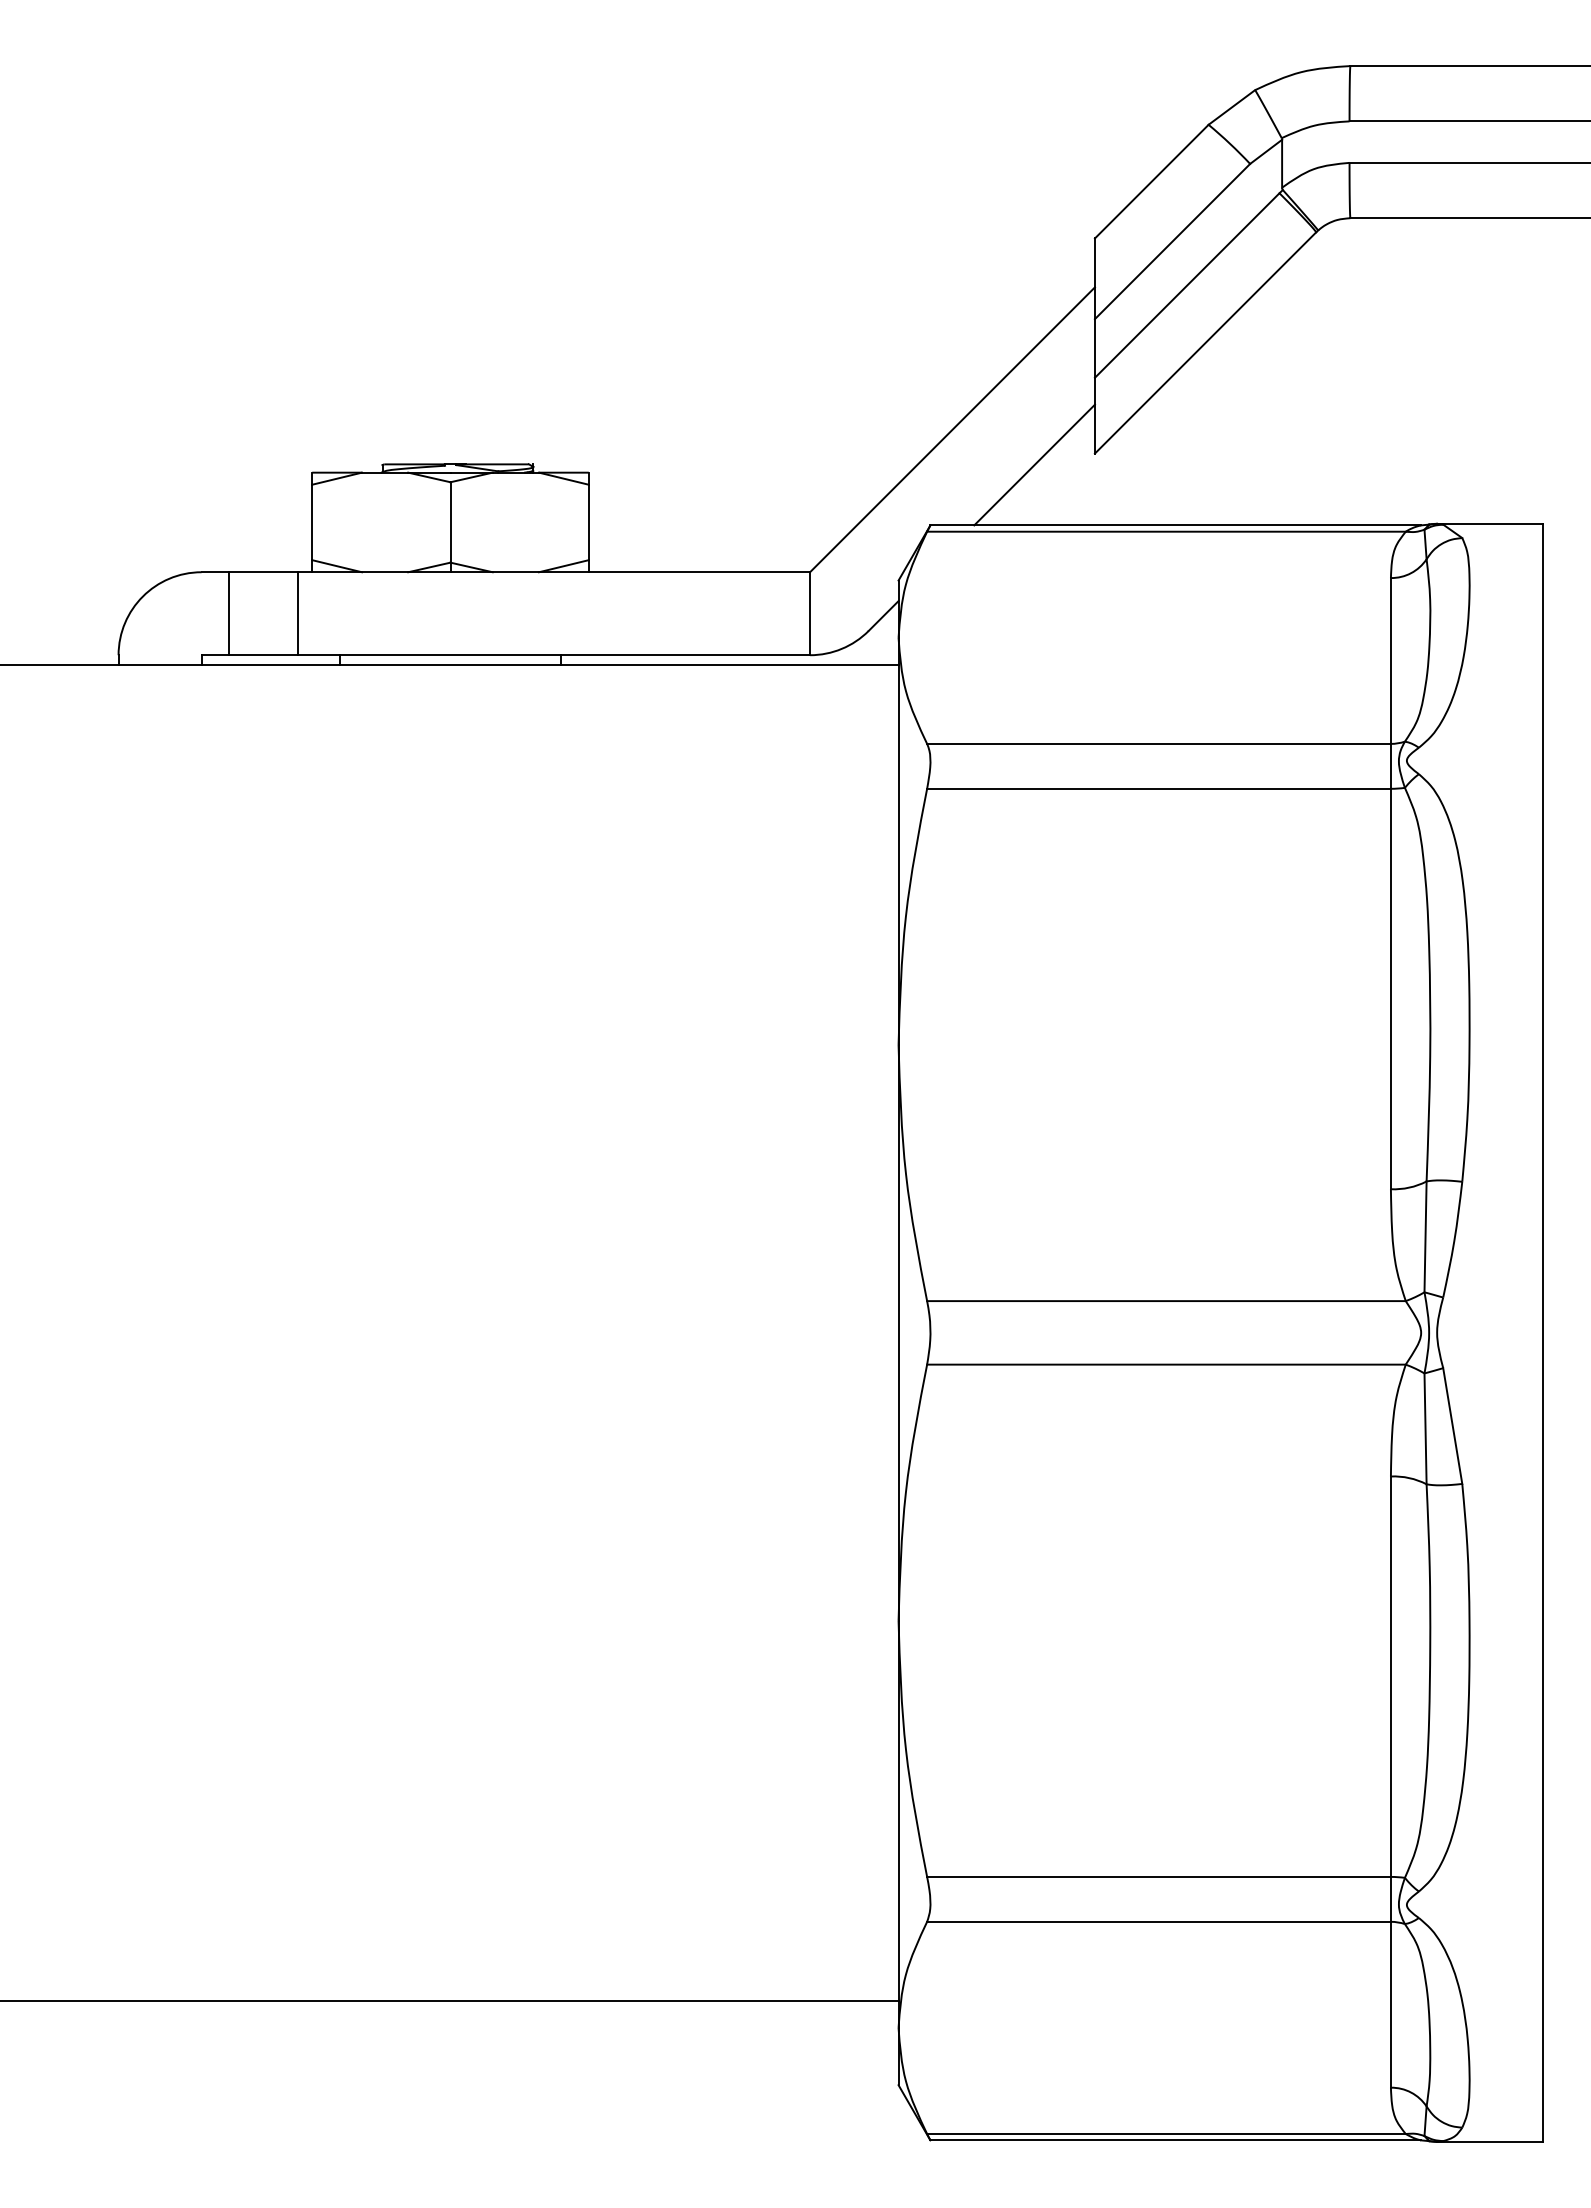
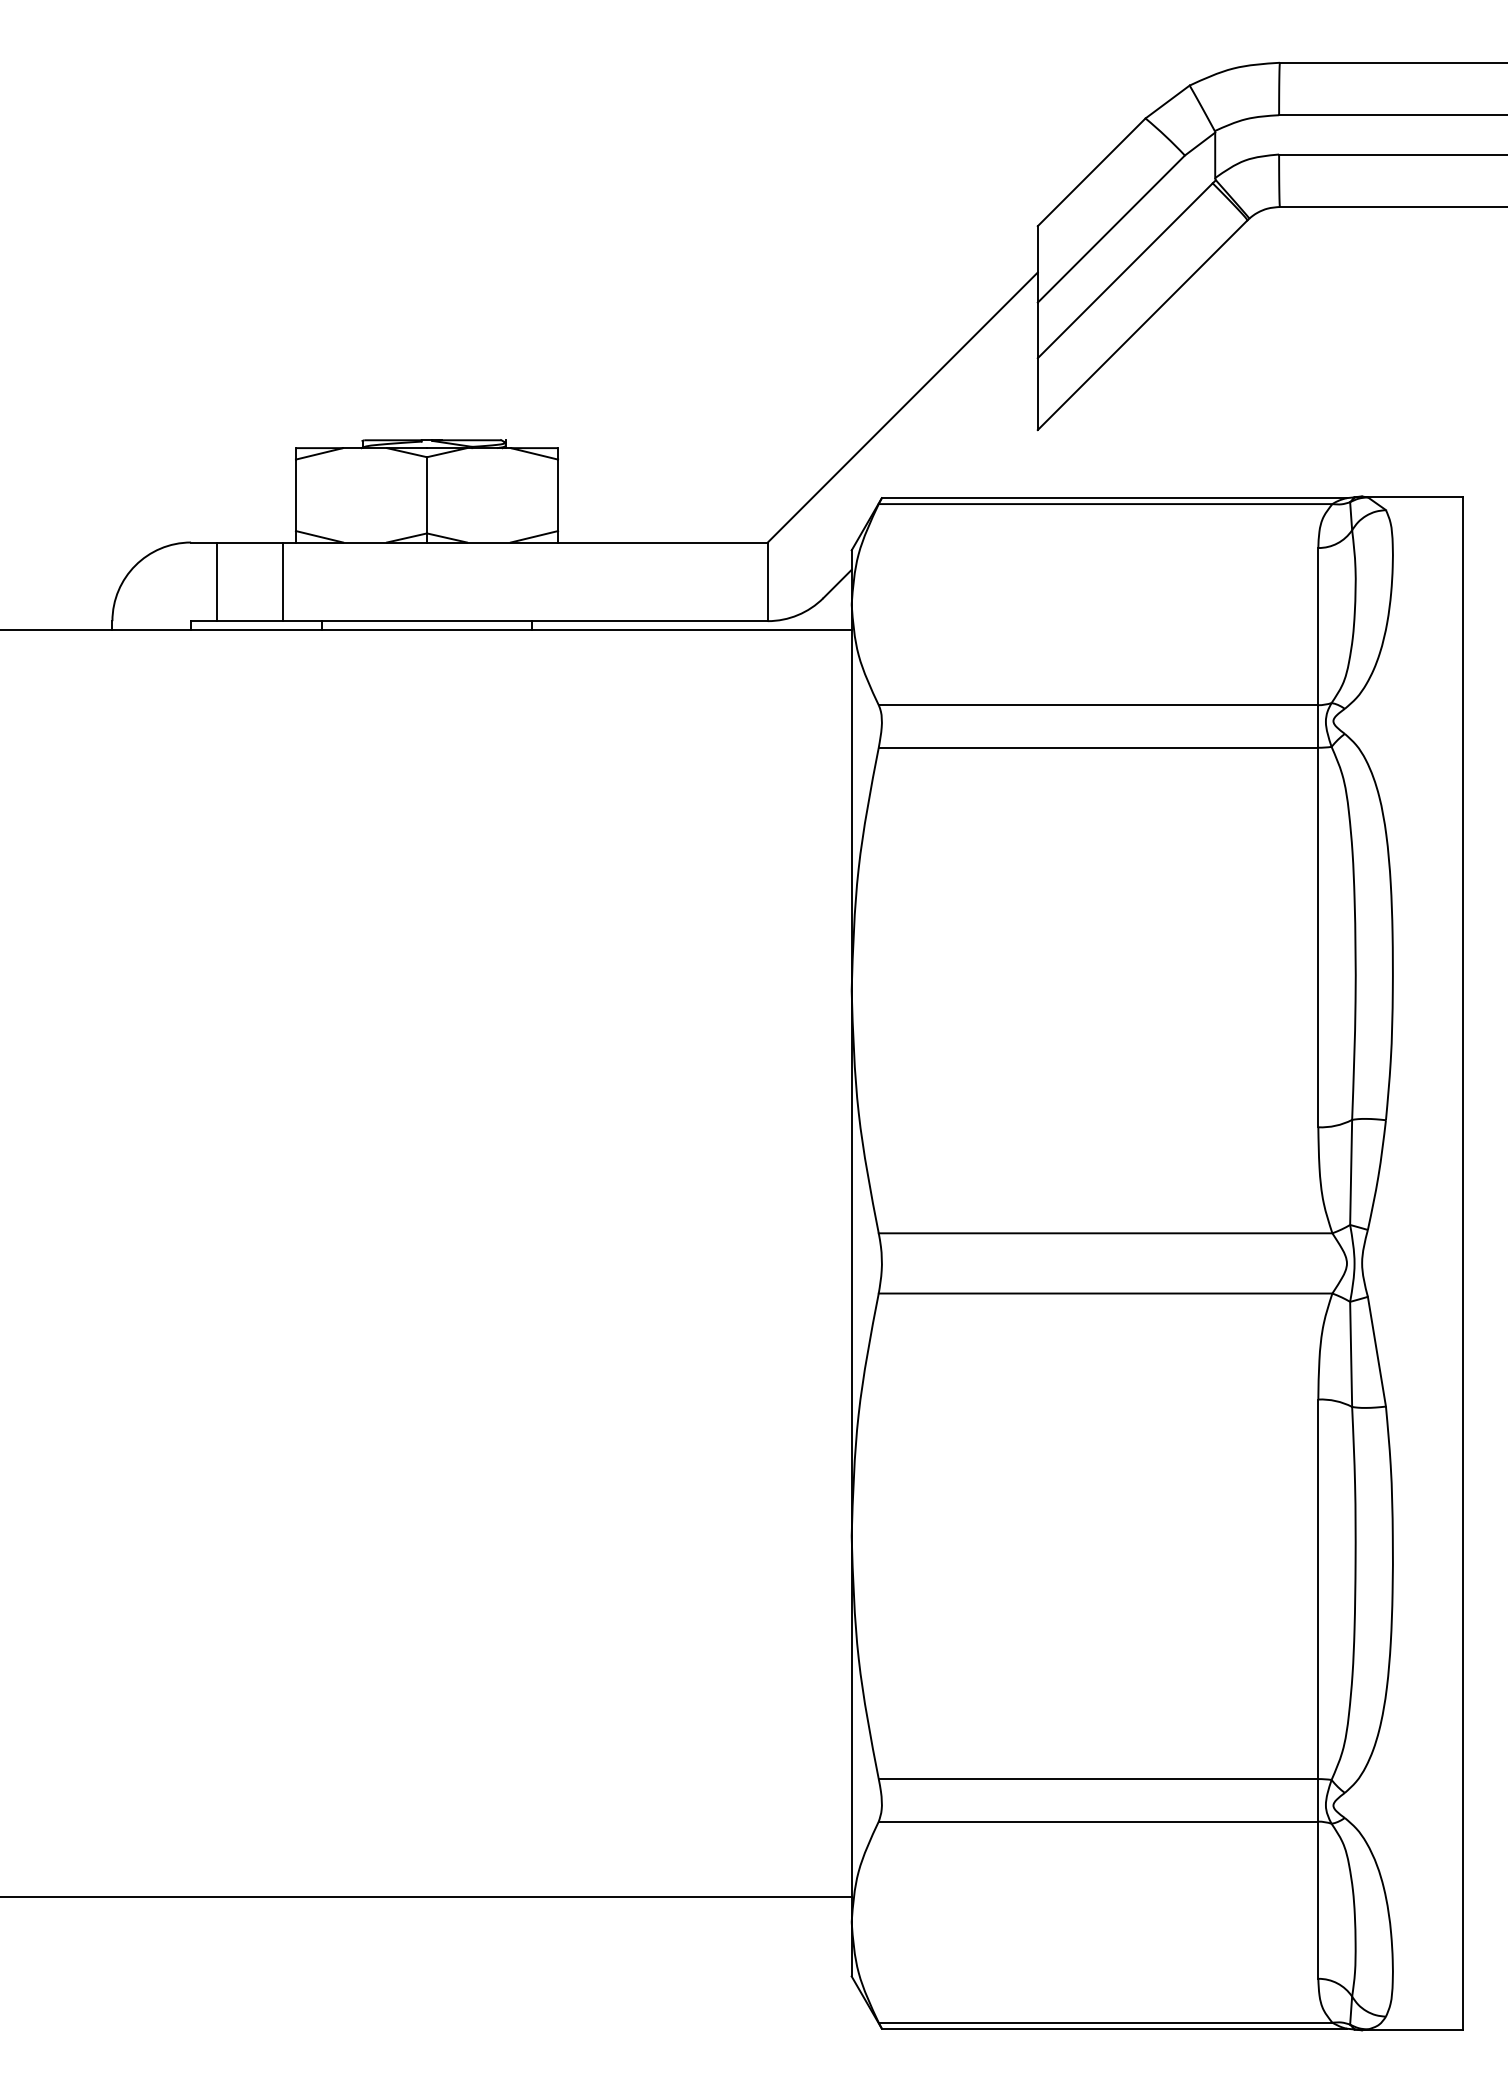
line: (1034, 464) -> (980, 440), removed

